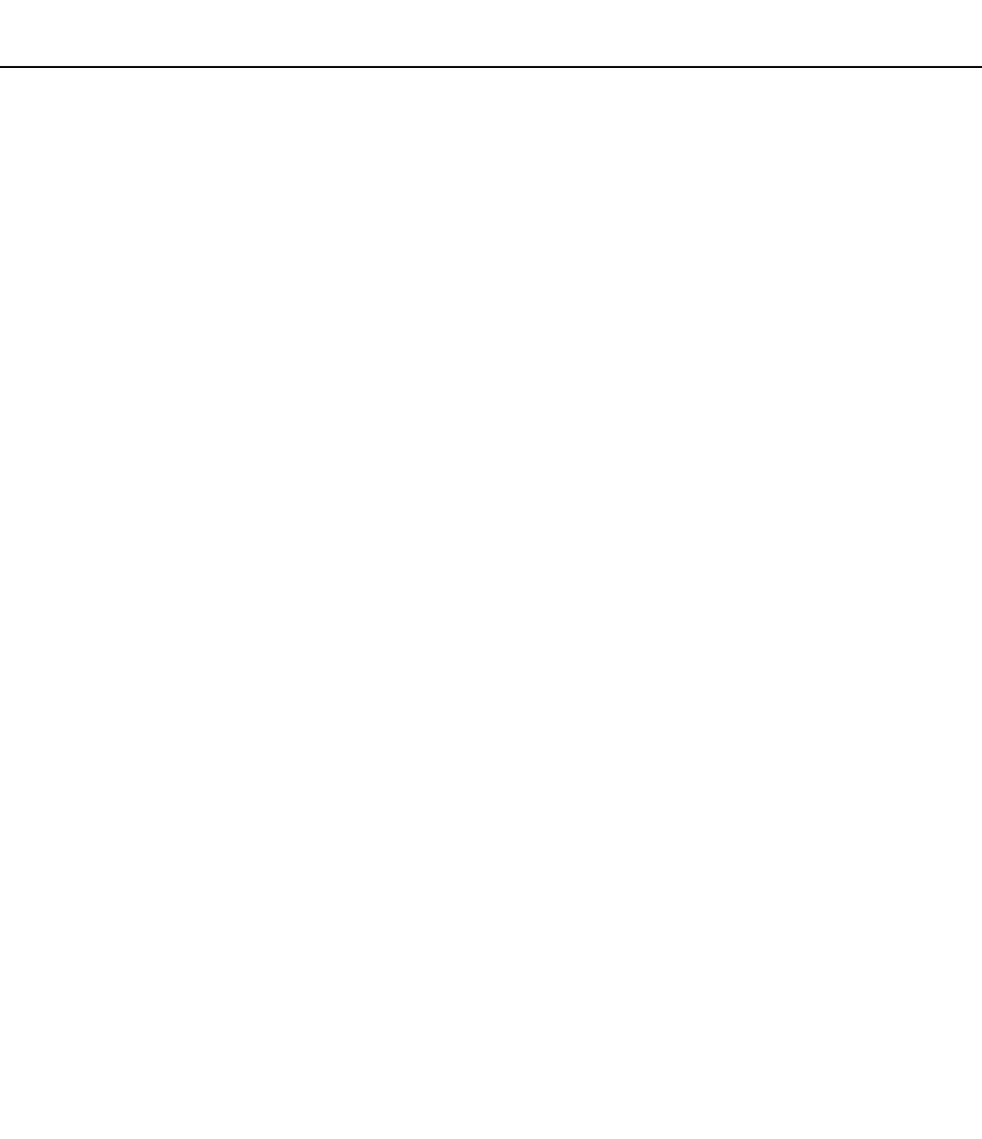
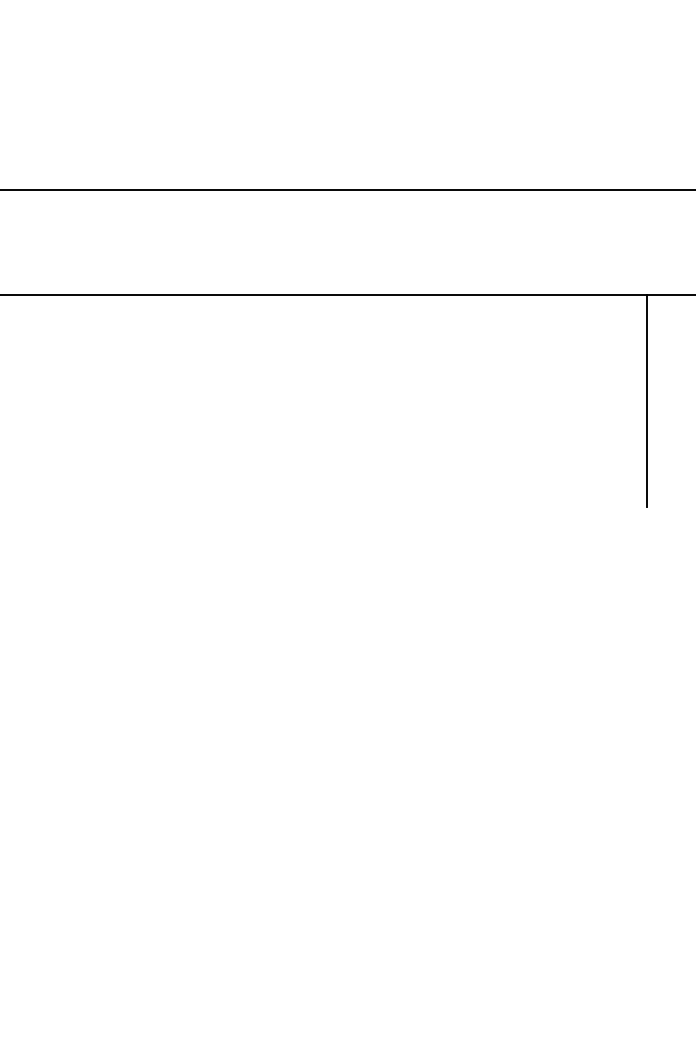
line: (942, 220) -> (646, 401), added

